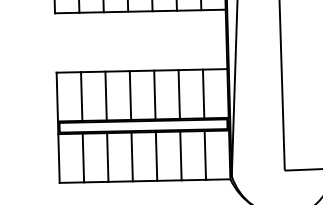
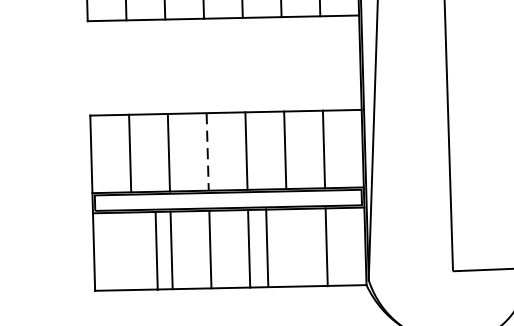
line: (130, 96) -> (207, 153), solid -> dashed
line: (180, 155) -> (266, 247), moved
line: (83, 157) -> (156, 250), moved

